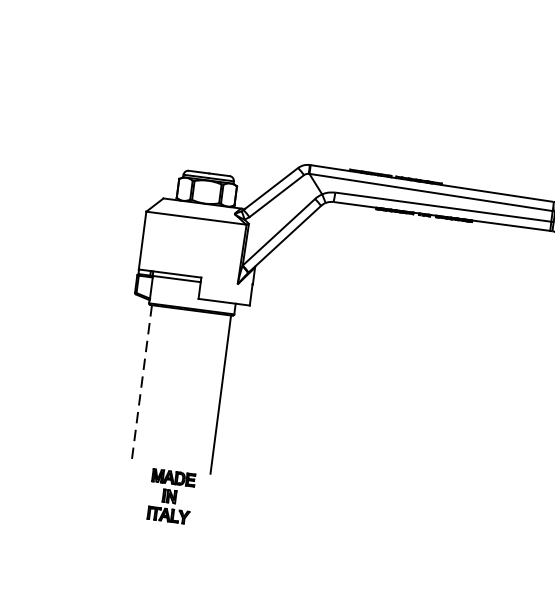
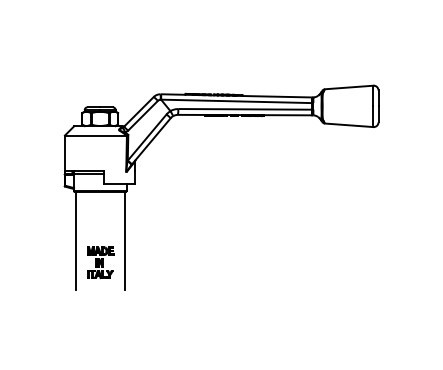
line: (141, 383) -> (75, 240), dashed -> solid
part: (171, 496) -> (100, 262), moved

